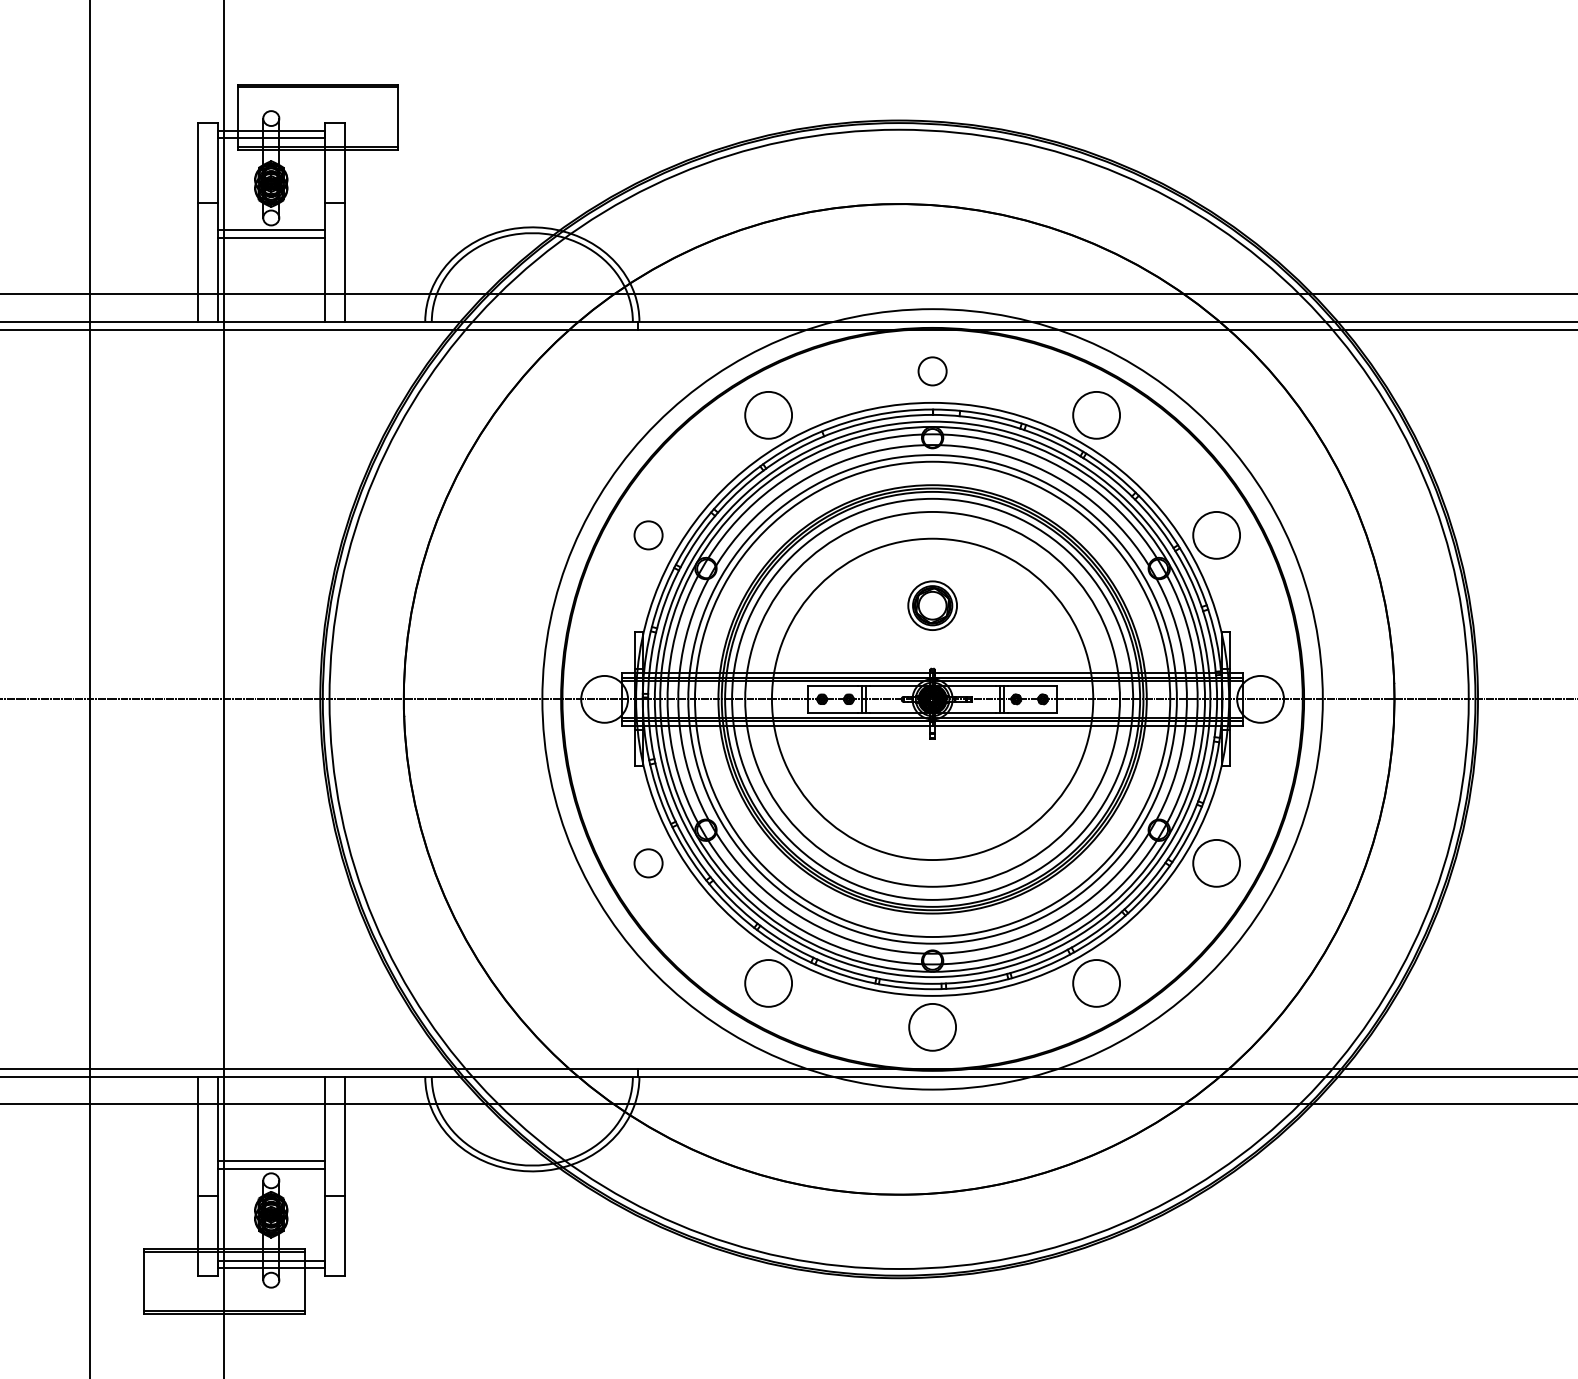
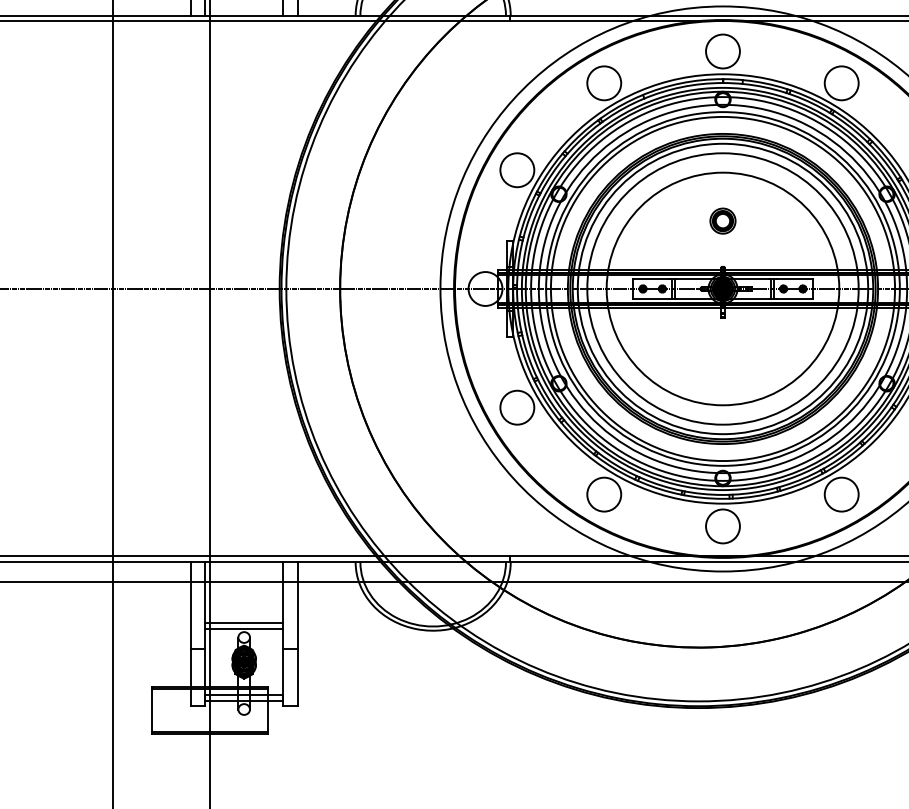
circle: (932, 370) -> (722, 50), size x1.67
circle: (648, 534) -> (517, 169), size x1.67
part: (932, 605) -> (722, 221), size x0.71
circle: (648, 862) -> (517, 407), size x1.67

